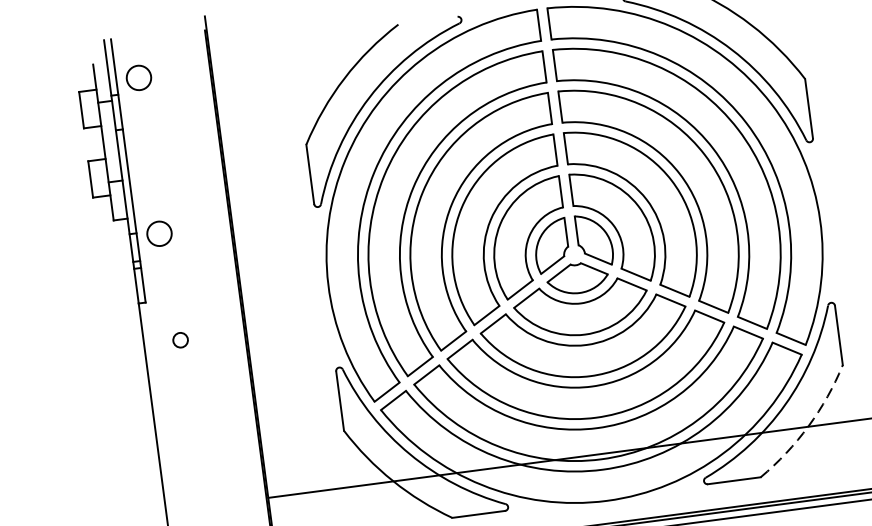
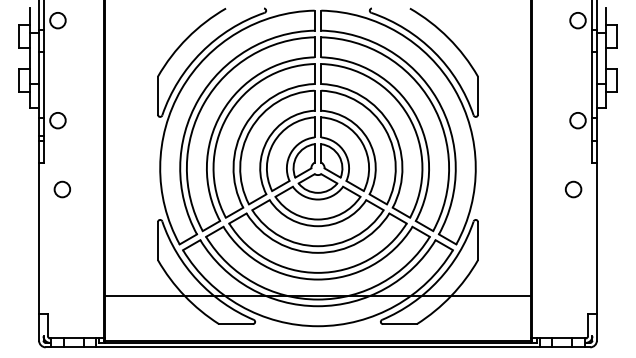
circle: (180, 340) -> (62, 189), size x1.67
arc: (808, 425) -> (451, 295), dashed -> solid

